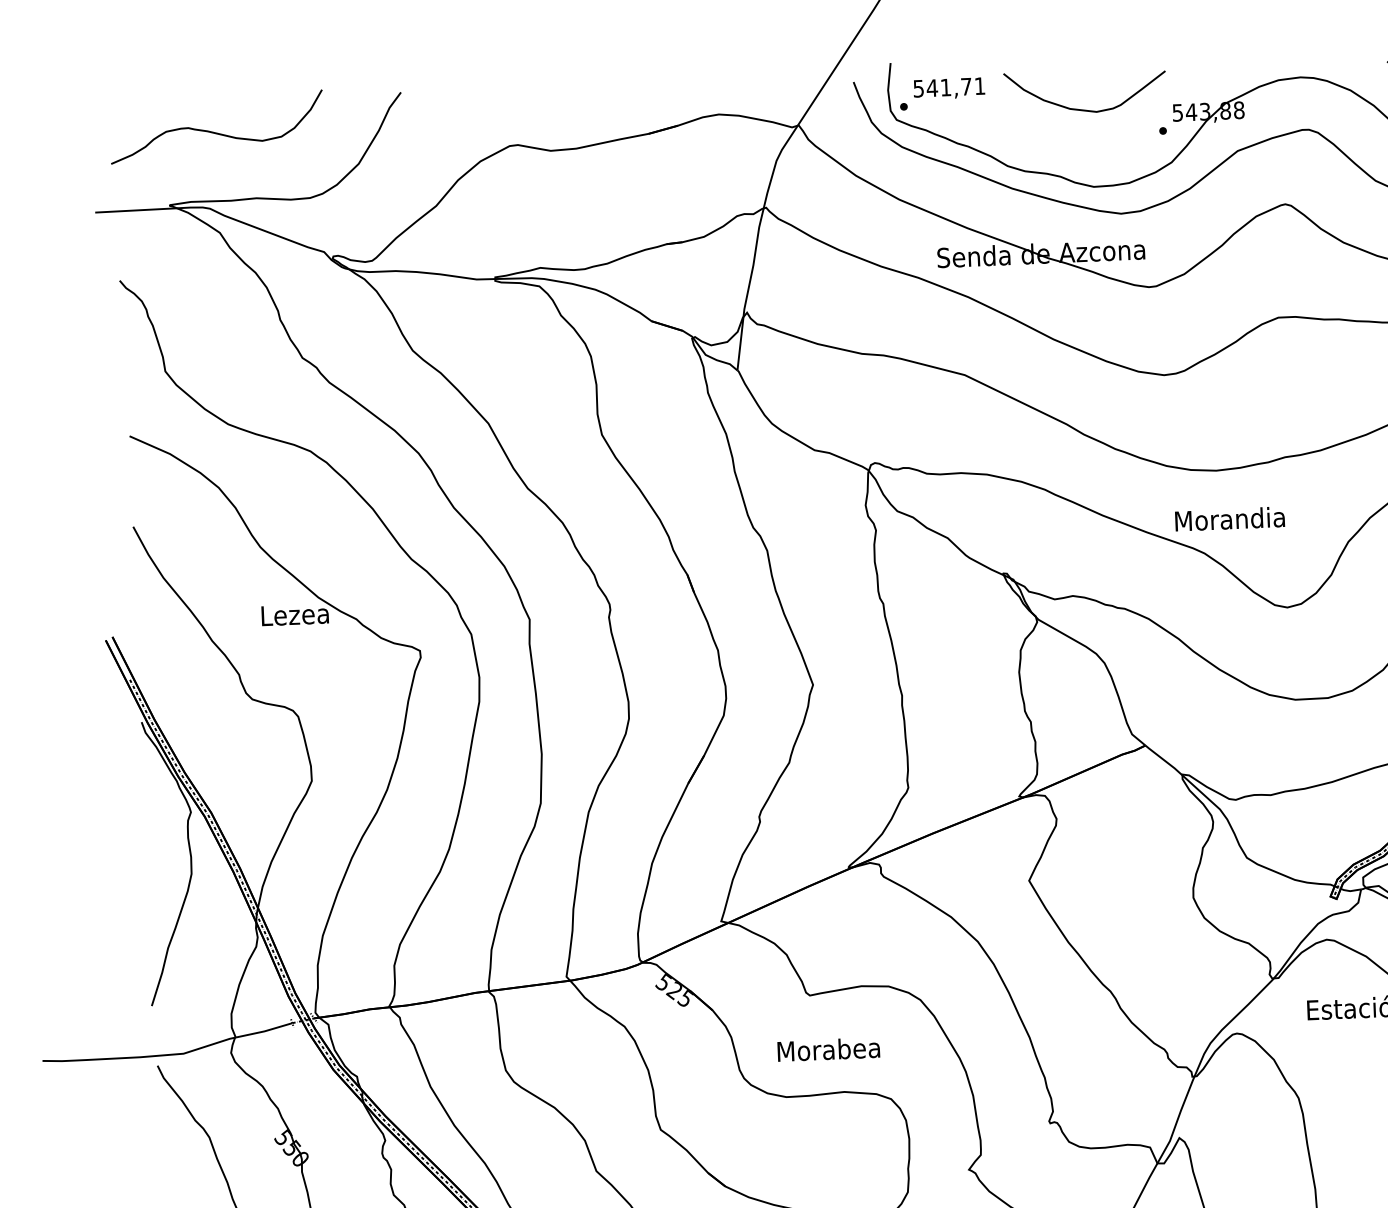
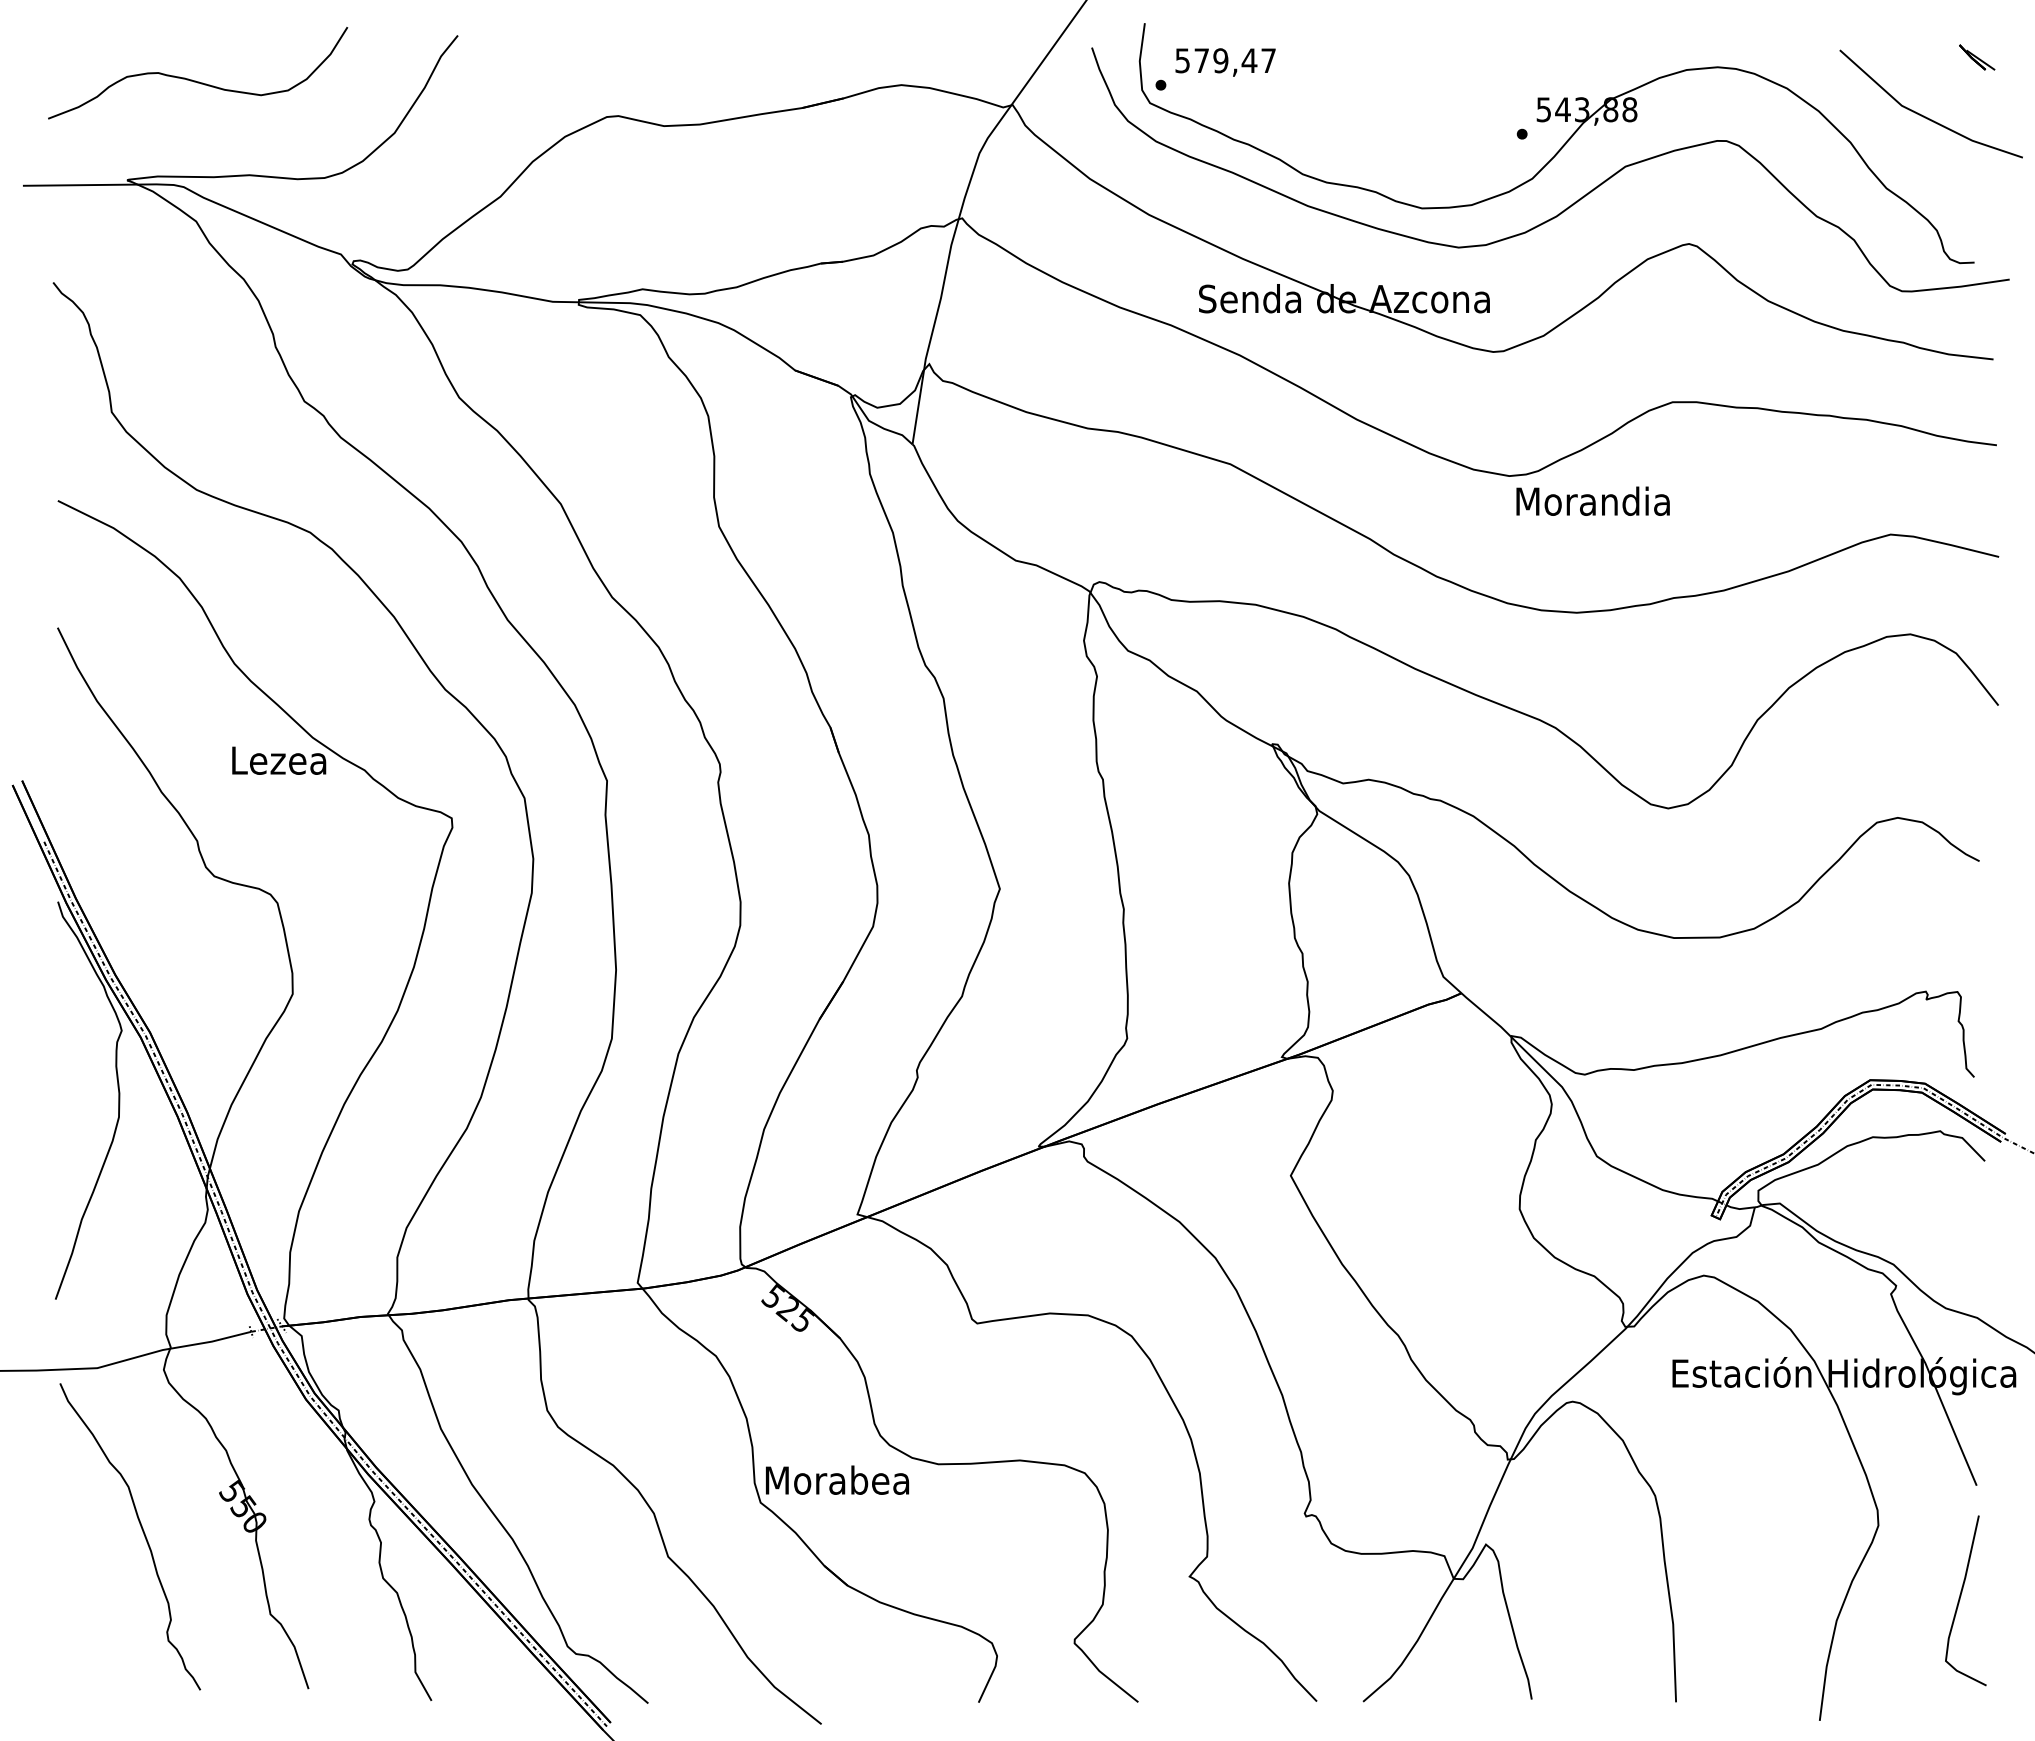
text: (955, 86) -> (1234, 60), 541,71 -> 579,47
curve: (1083, 109) -> (1411, 99), removed
text: (1229, 518) -> (1592, 500), moved
text: (828, 1049) -> (837, 1479), moved

